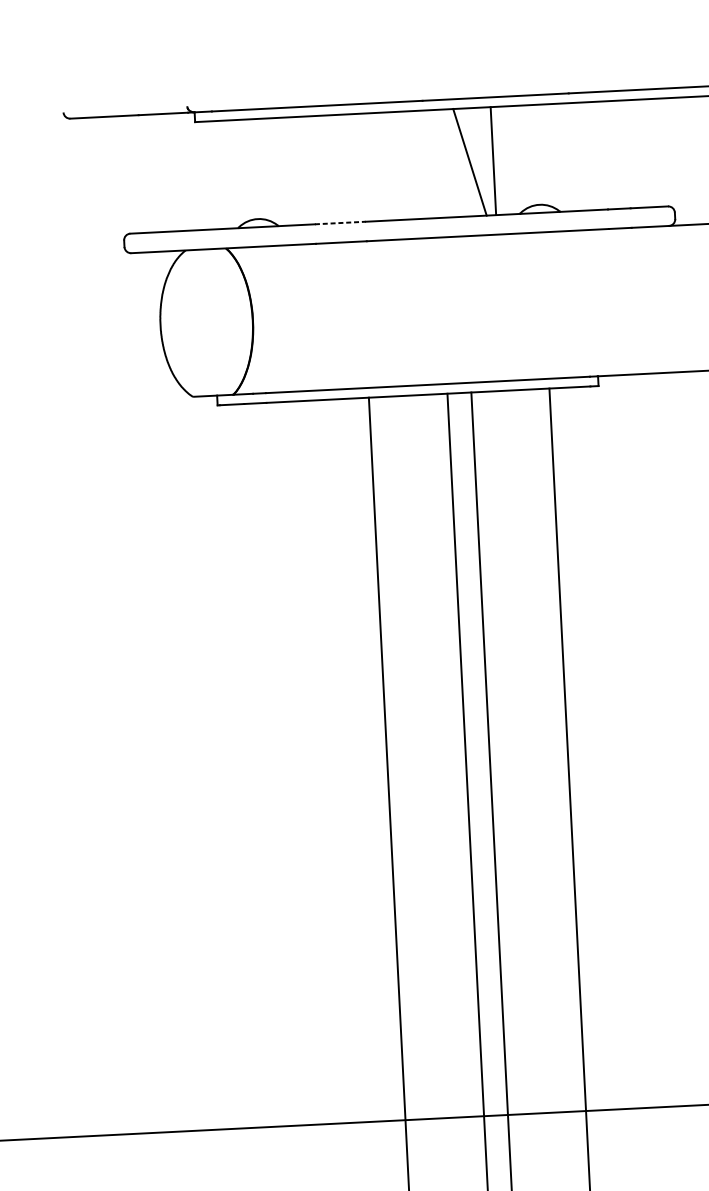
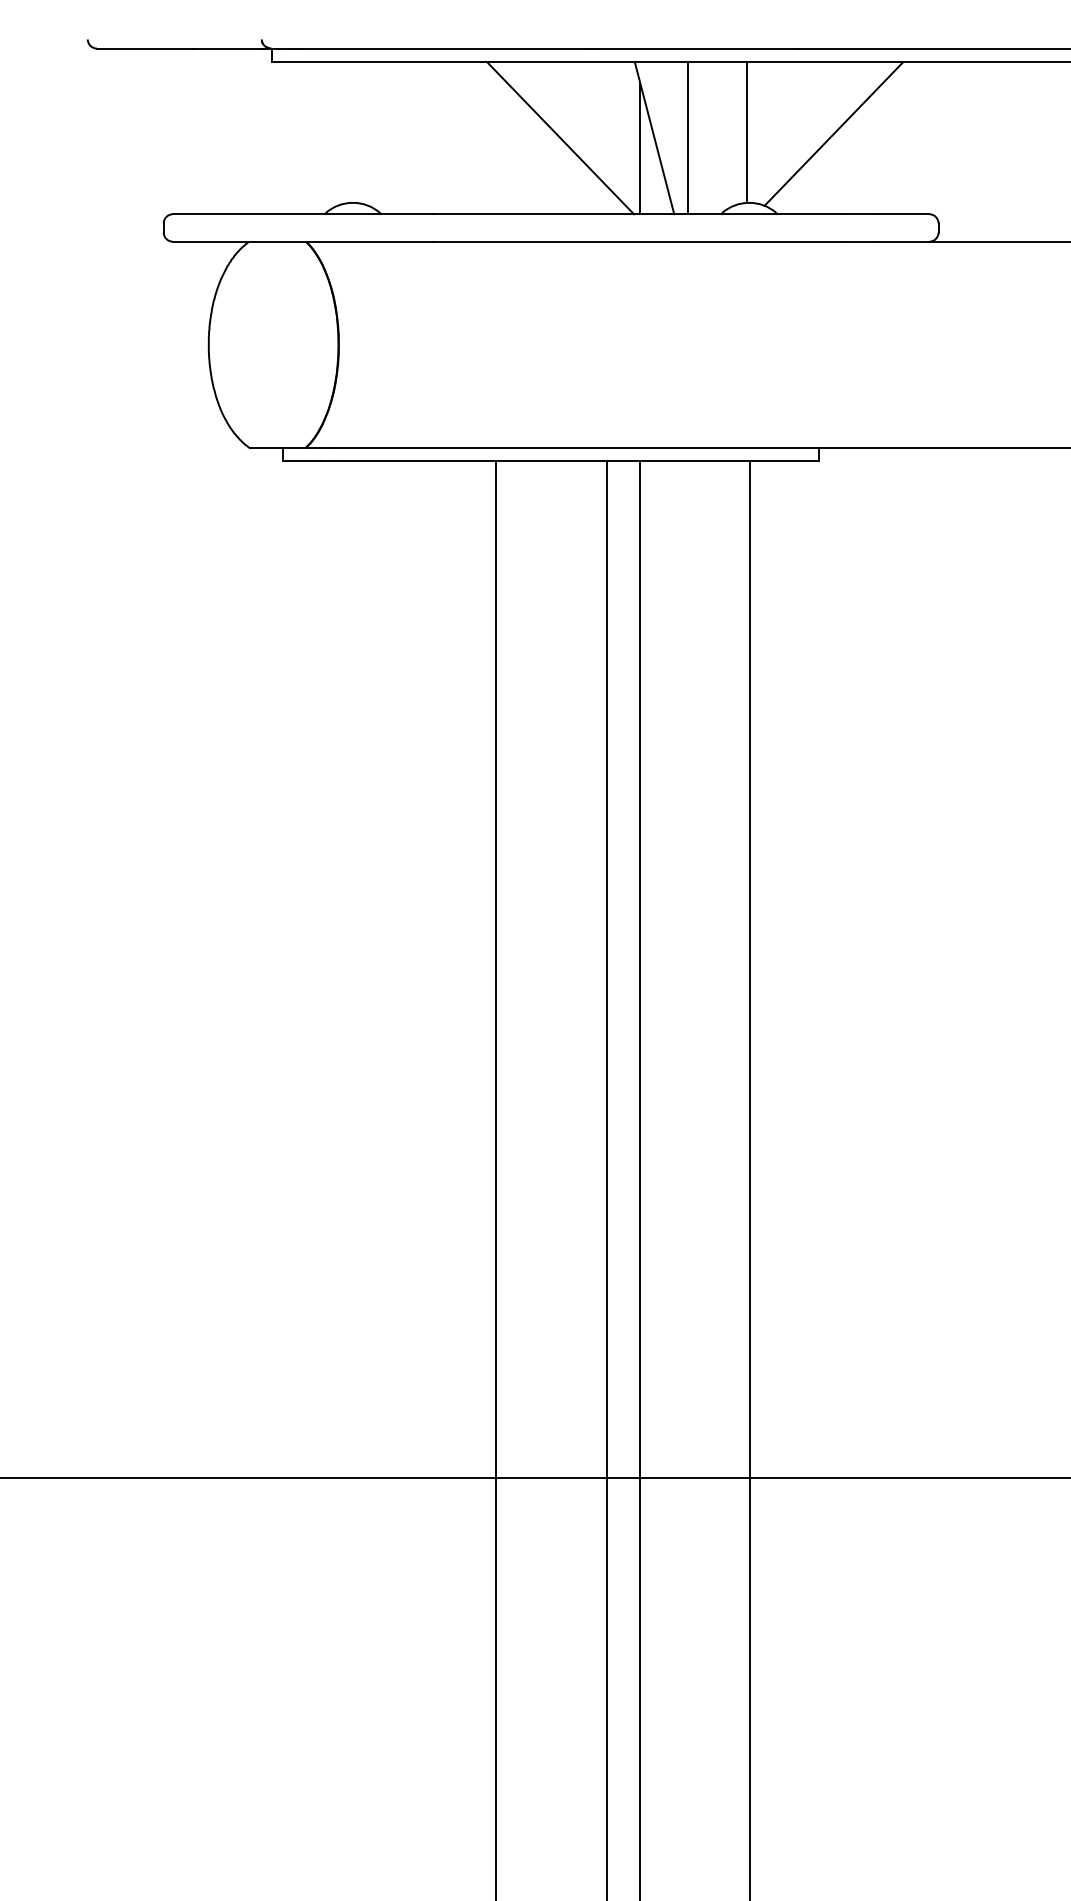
line: (596, 152) -> (833, 133), added
line: (535, 154) -> (746, 132), added
line: (403, 165) -> (560, 138), added
line: (460, 170) -> (640, 148), added
line: (340, 223) -> (468, 214), dashed -> solid

